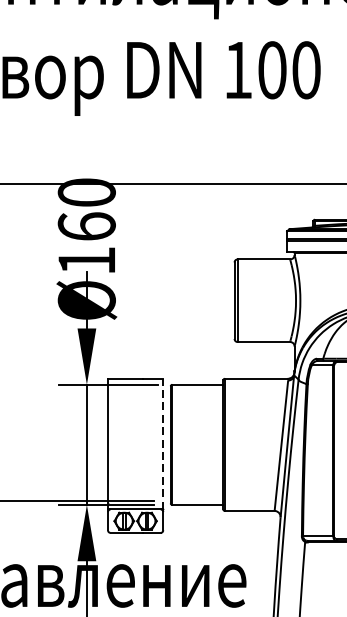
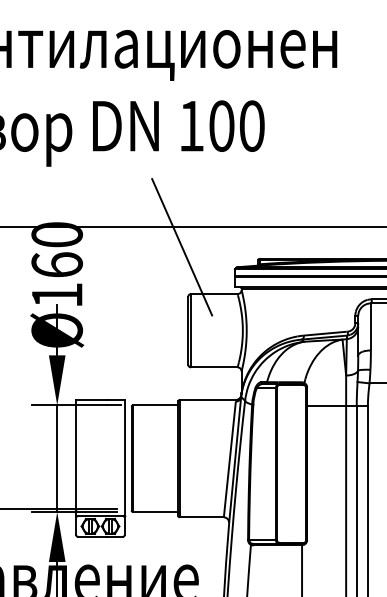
line: (228, 206) -> (182, 247), added
line: (163, 444) -> (125, 458), dashed -> solid

